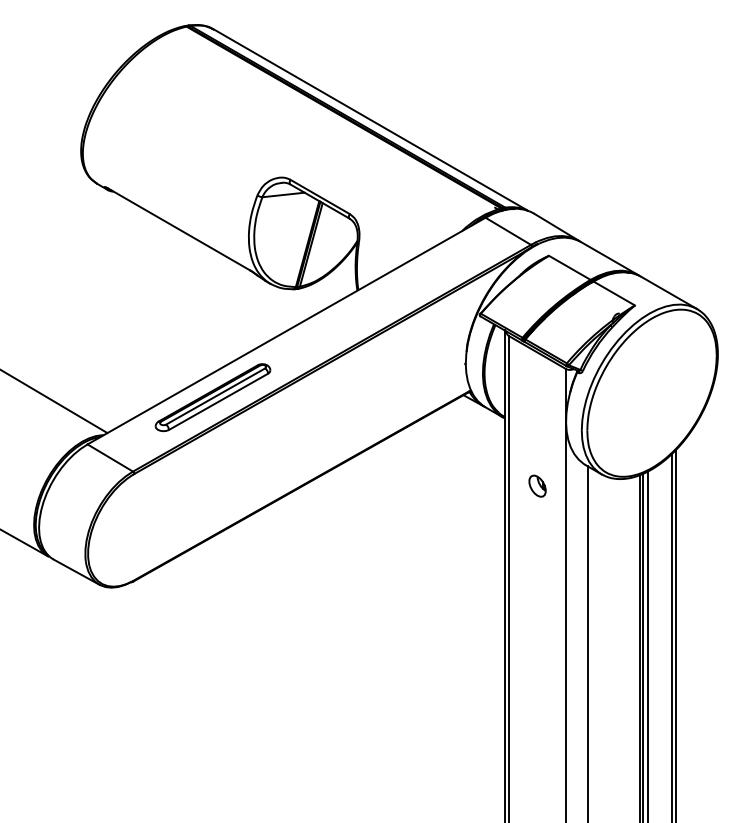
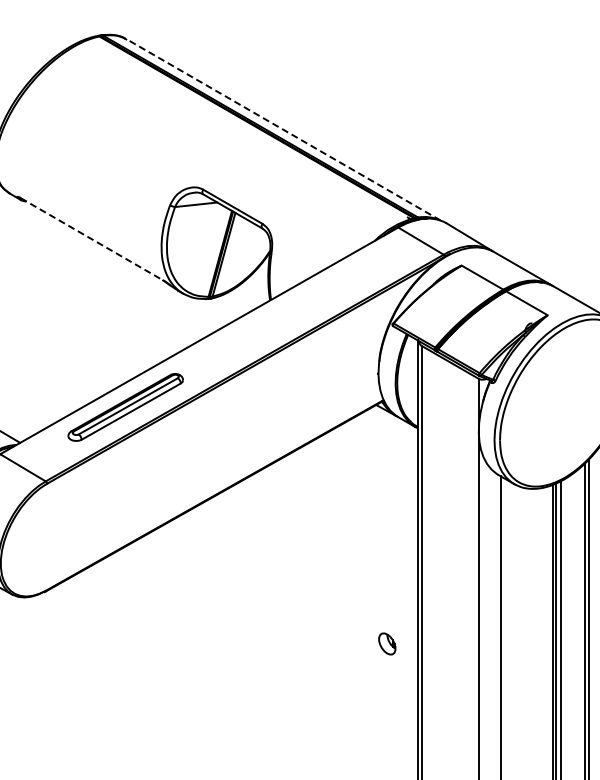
line: (370, 119) -> (283, 129), solid -> dashed
line: (178, 229) -> (91, 239), solid -> dashed
part: (537, 485) -> (387, 643), moved

